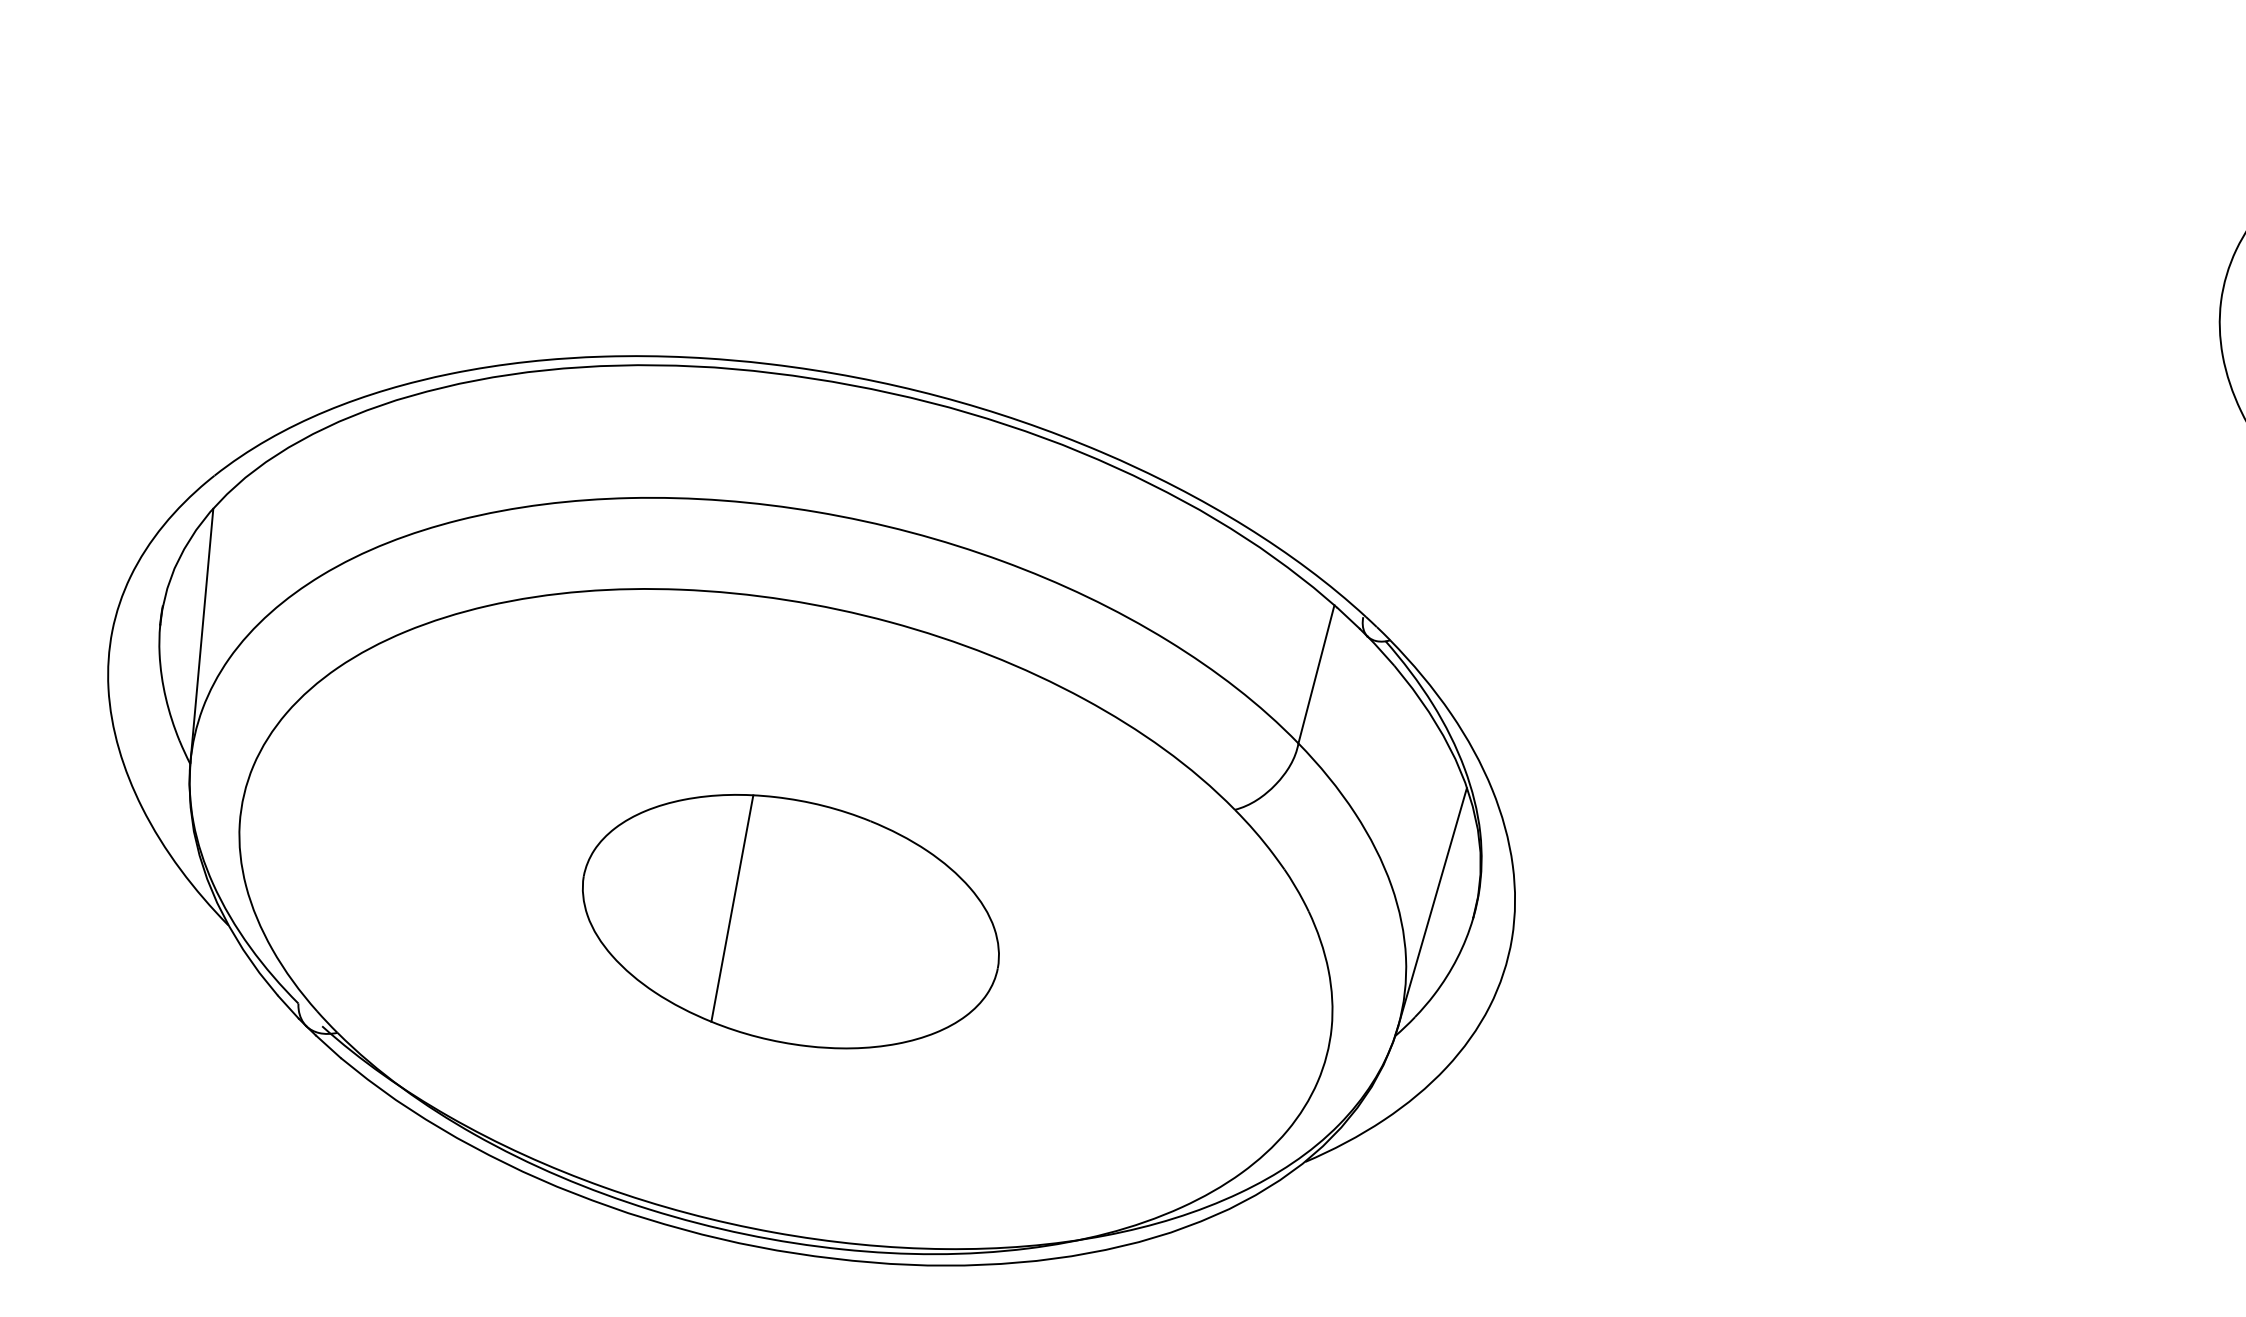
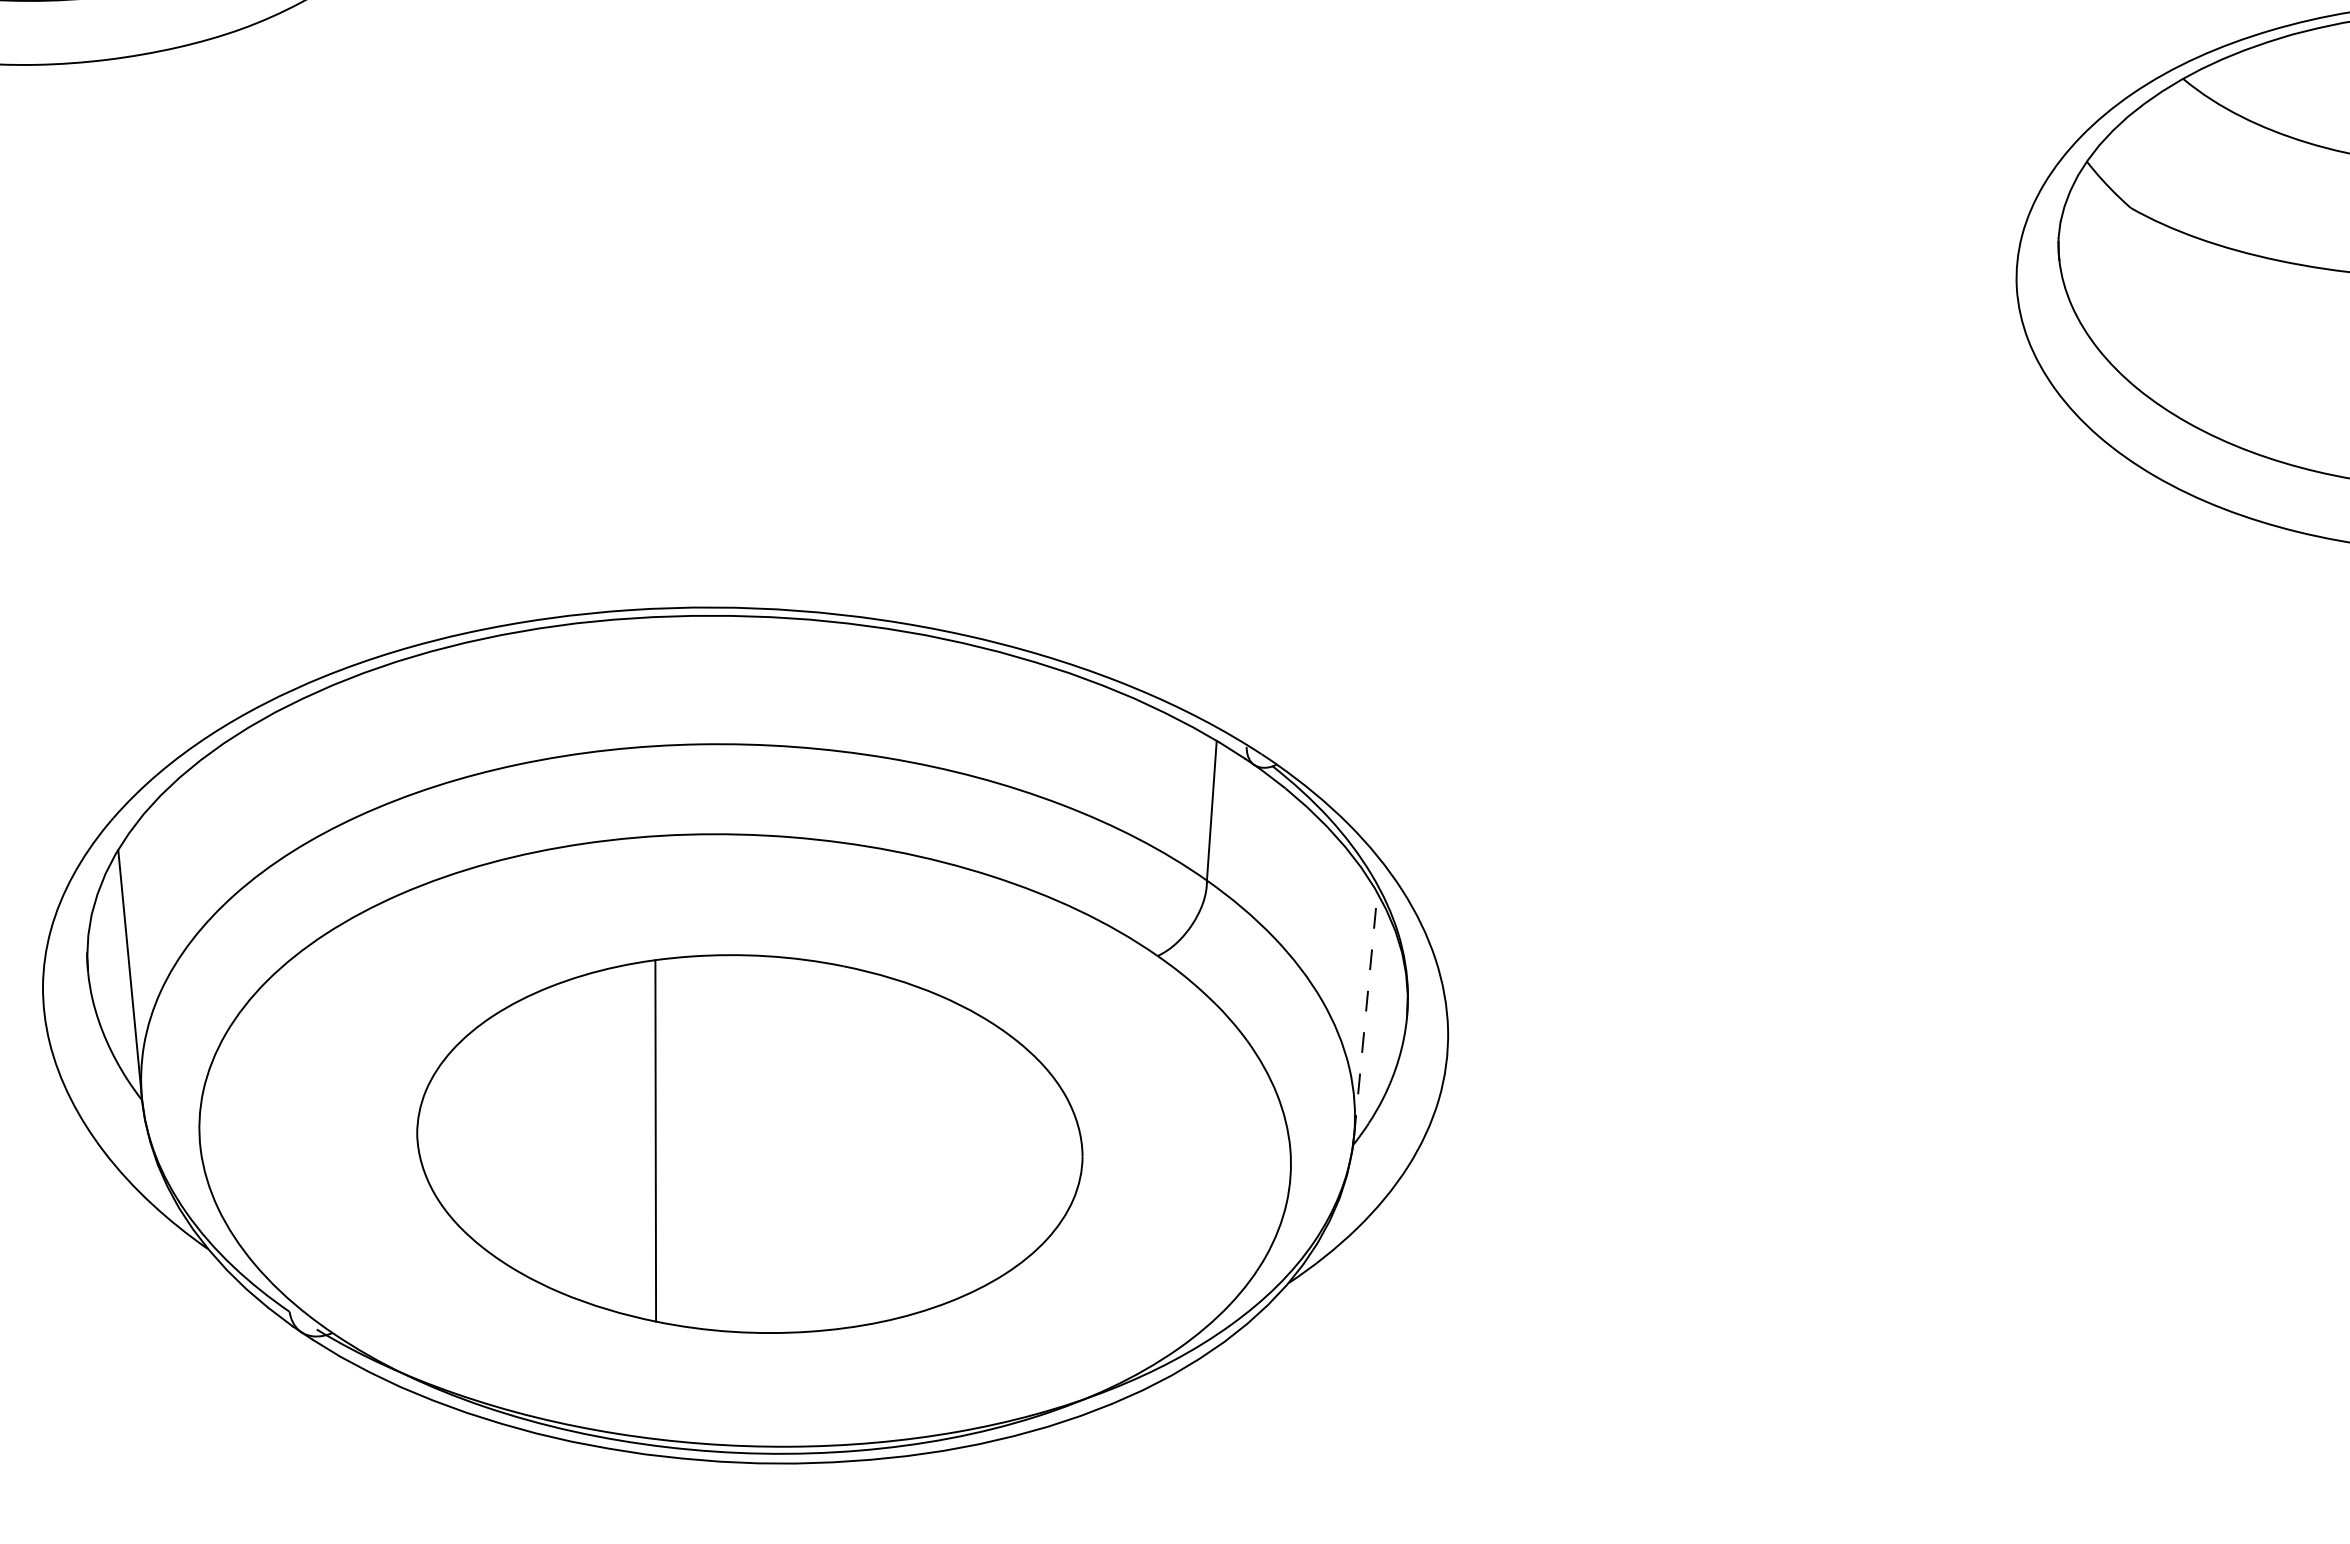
line: (1432, 907) -> (1365, 1014), solid -> dashed
part: (790, 921) -> (749, 1143), size x1.6

